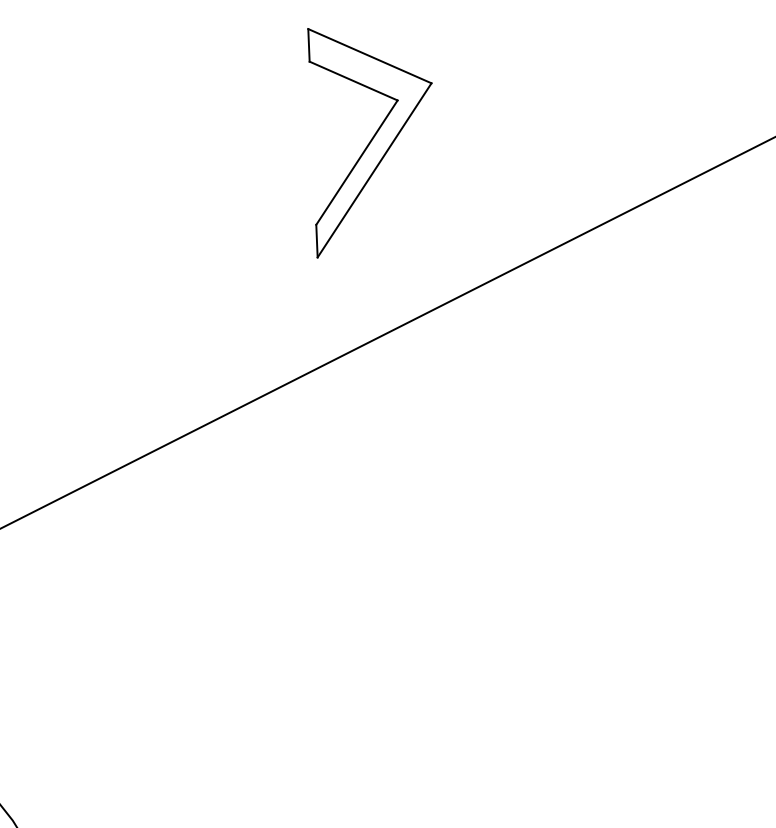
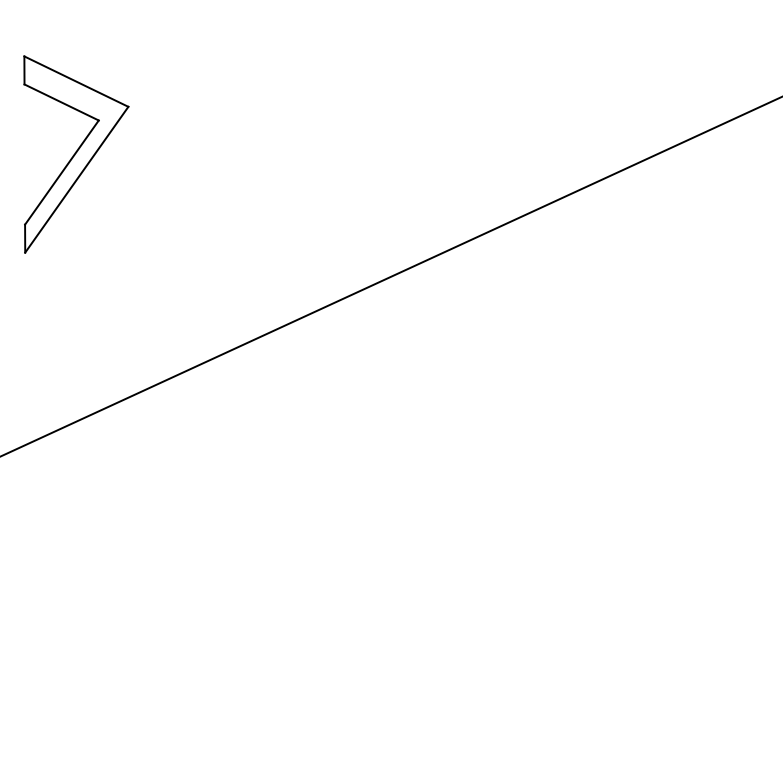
part: (373, 140) -> (76, 154), moved

